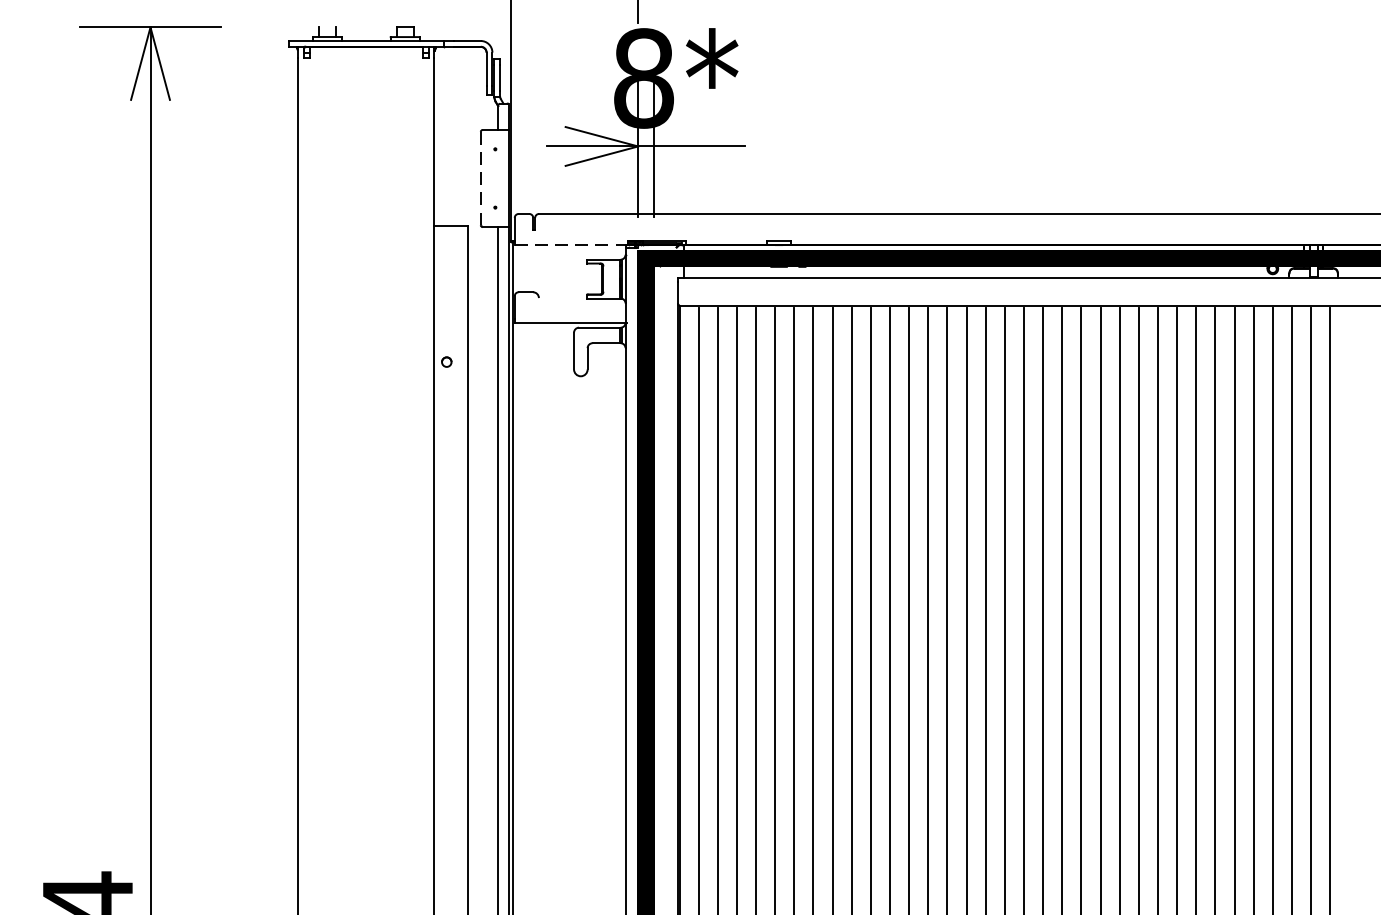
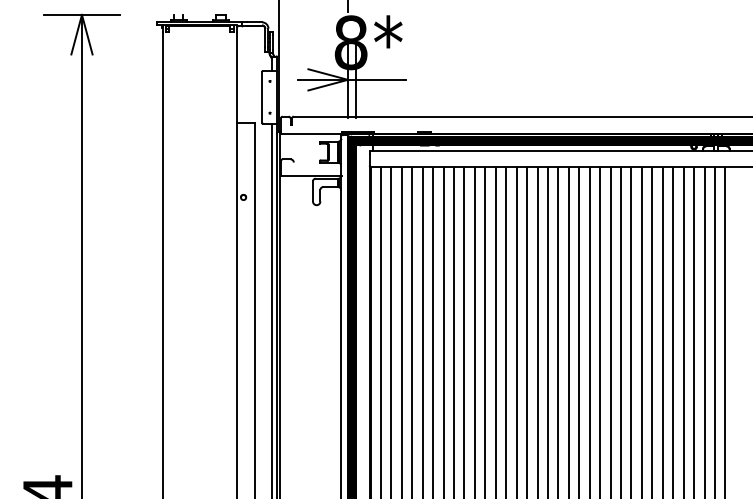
line: (481, 178) -> (262, 97), dashed -> solid
line: (571, 244) -> (311, 133), dashed -> solid

